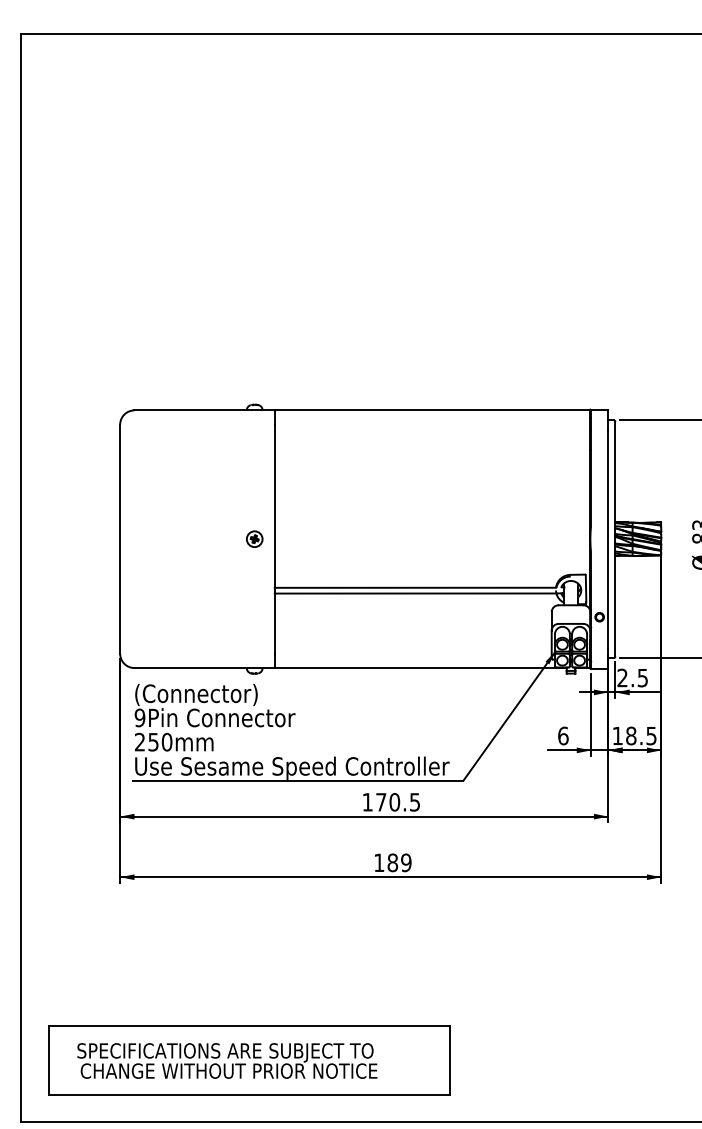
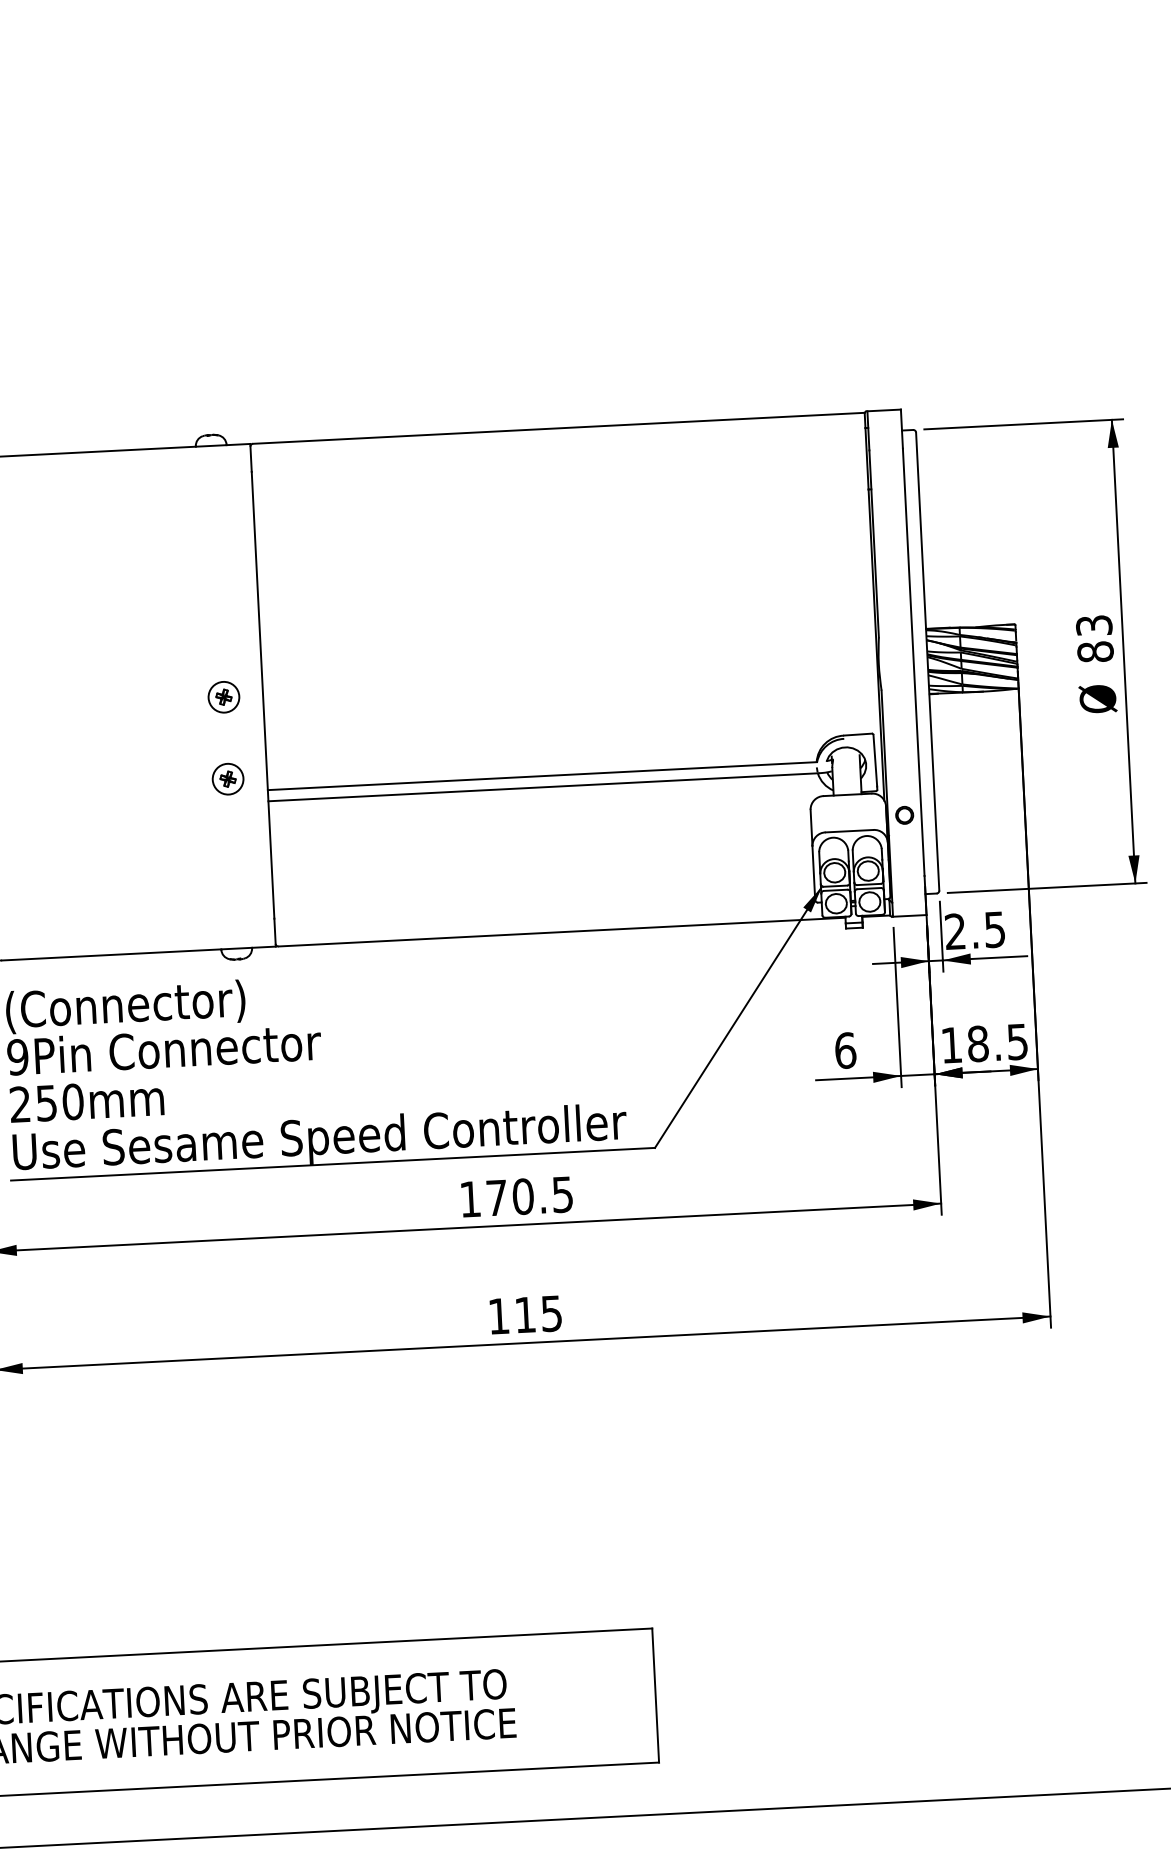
part: (254, 580) -> (227, 777), added
text: (399, 862) -> (538, 1313), 189 -> 115

